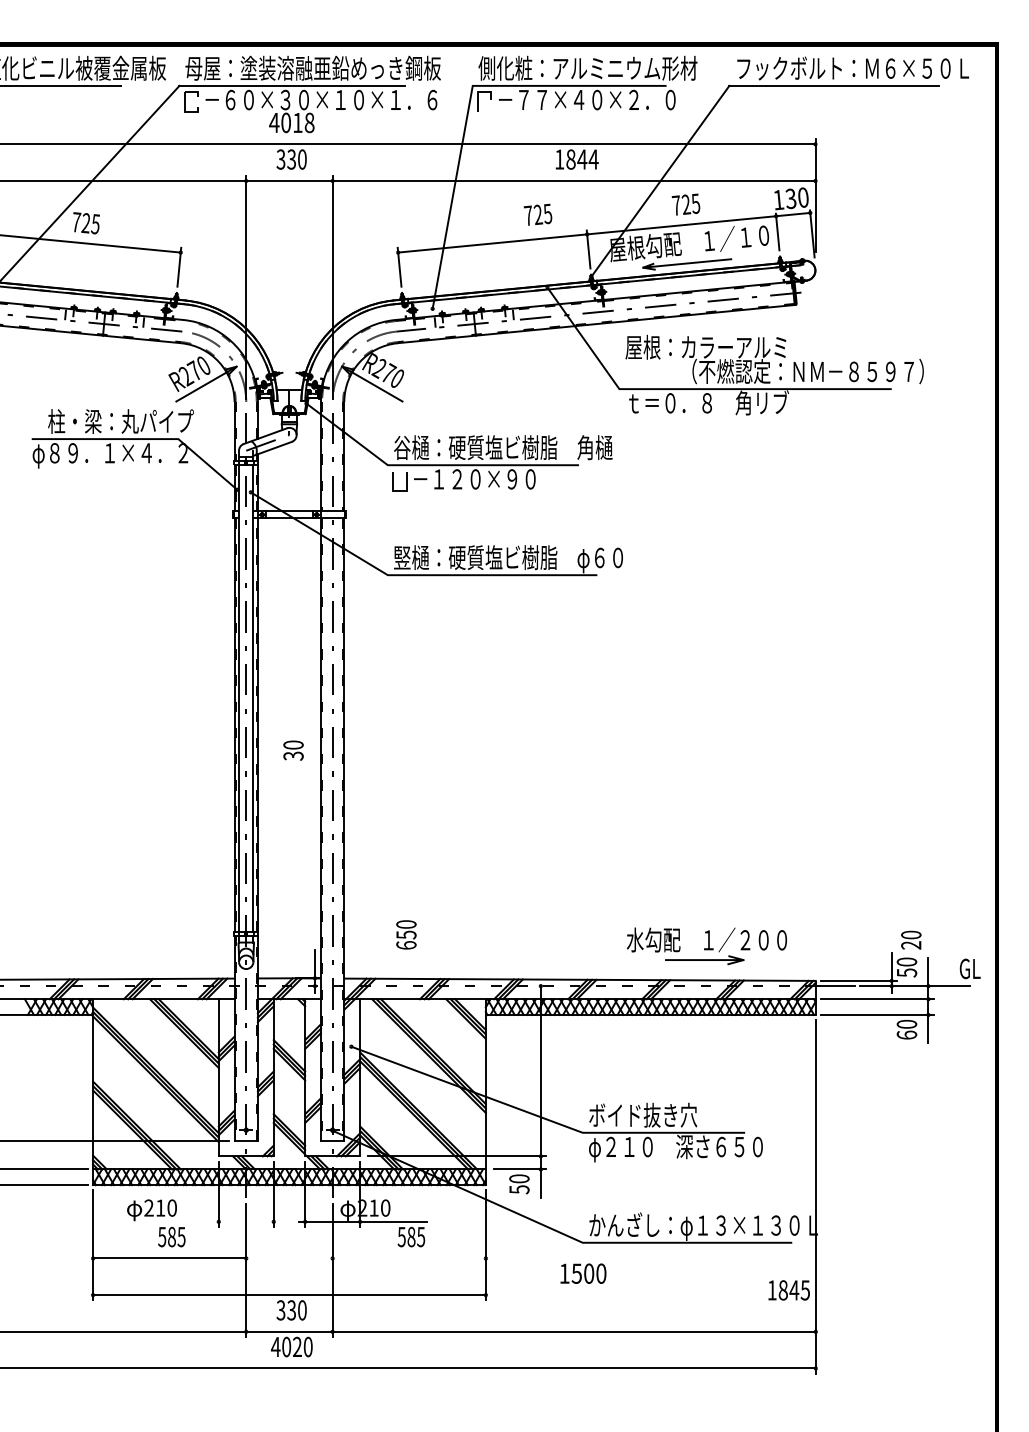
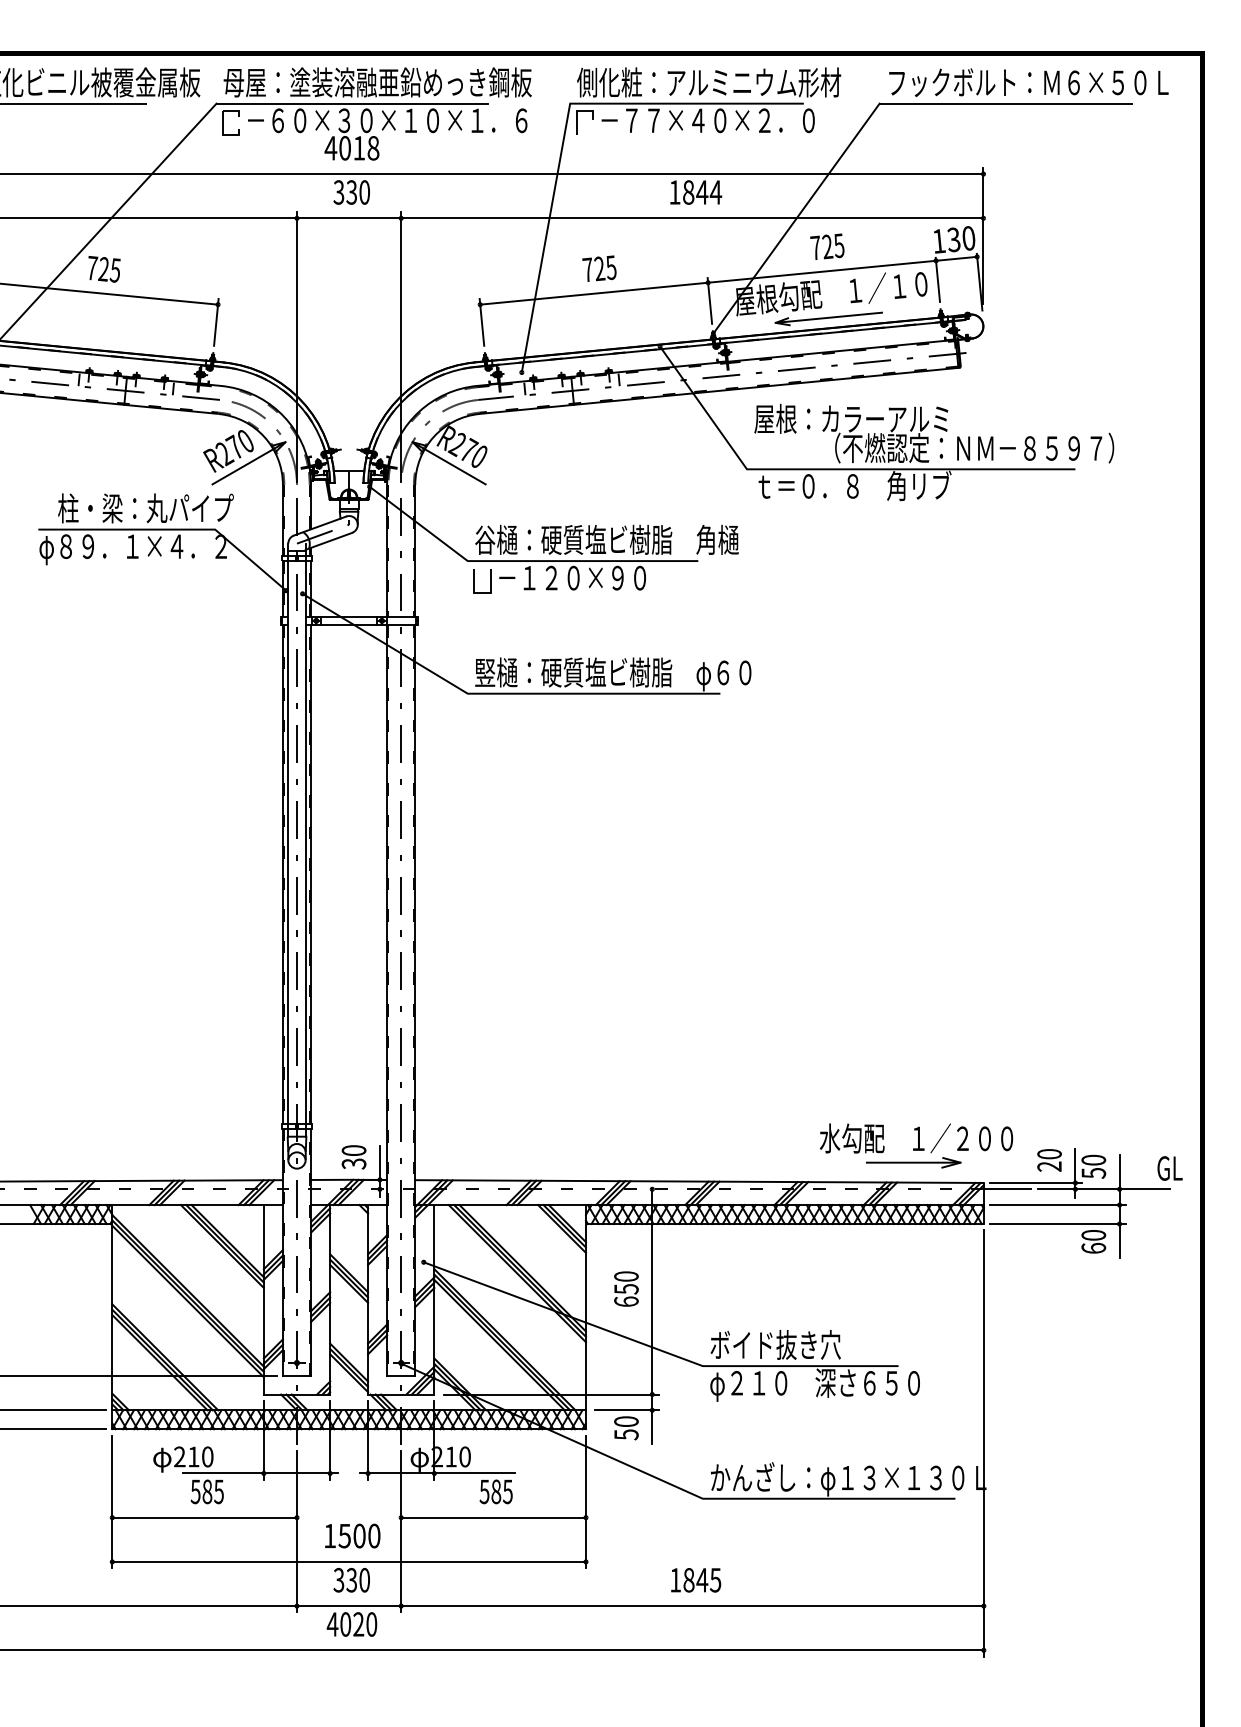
text: (537, 214) -> (598, 268), moved
text: (293, 750) -> (353, 1157), moved
text: (406, 934) -> (626, 1288), moved
text: (911, 939) -> (1049, 1159), moved
part: (706, 946) -> (915, 1146), moved
line: (215, 1221) -> (259, 1473), added
line: (408, 1258) -> (492, 1517), added
text: (583, 1273) -> (352, 1535), moved
text: (788, 1290) -> (695, 1580), moved

